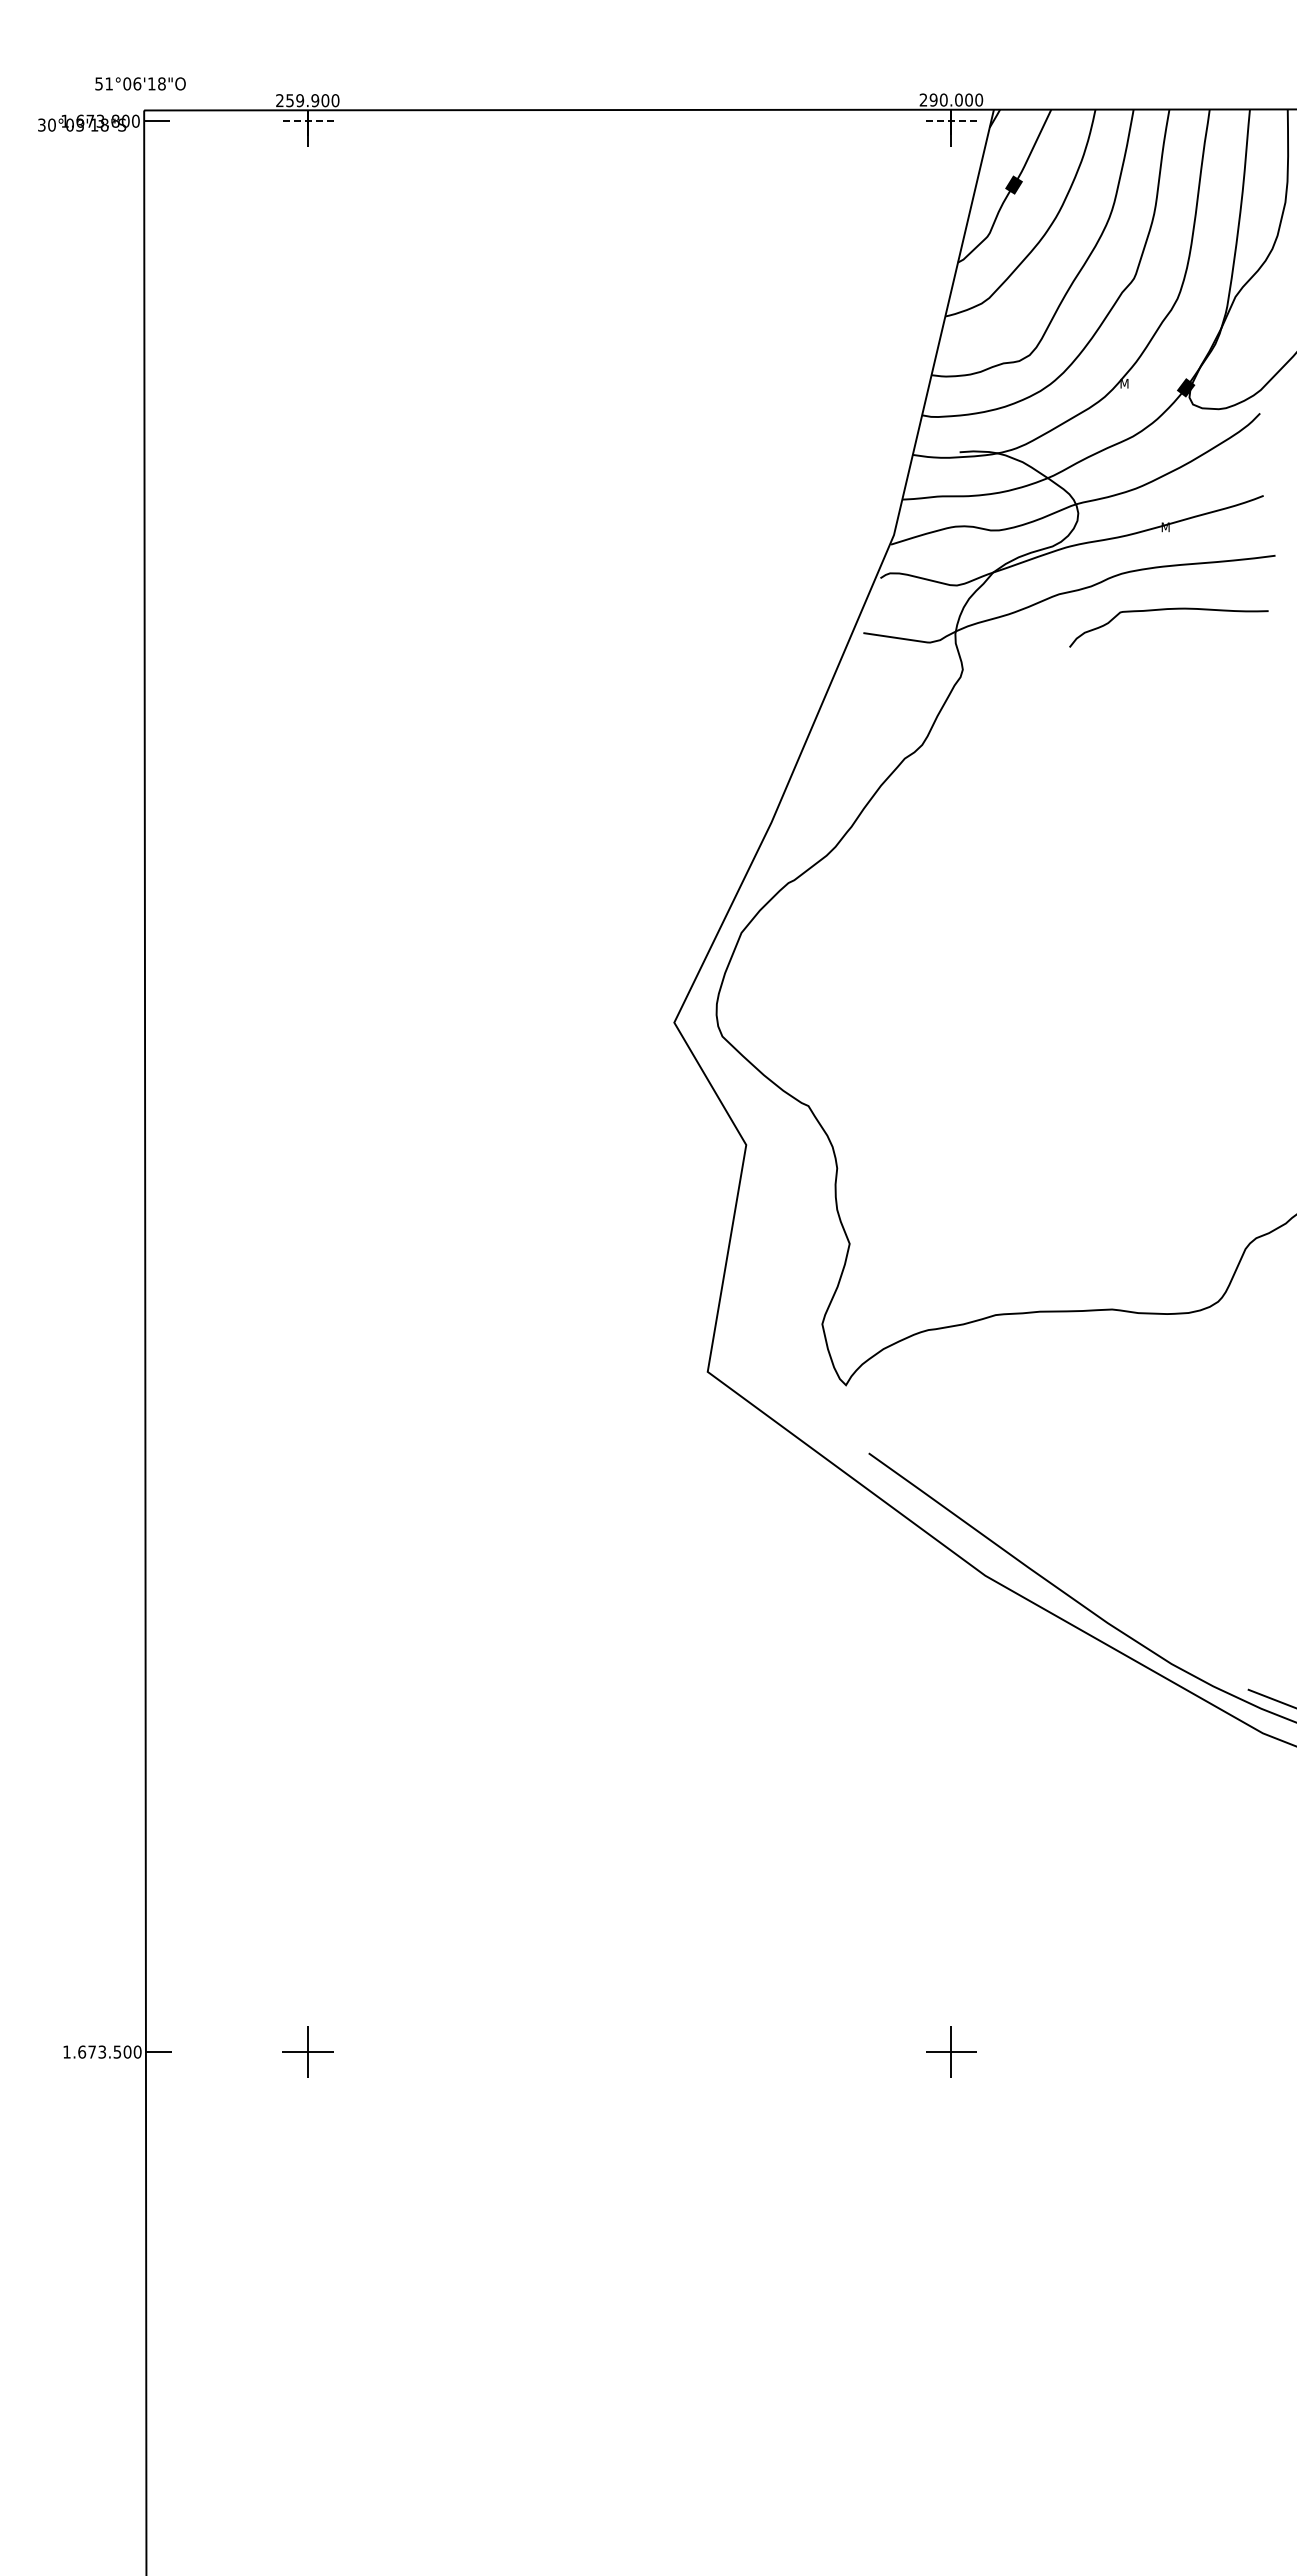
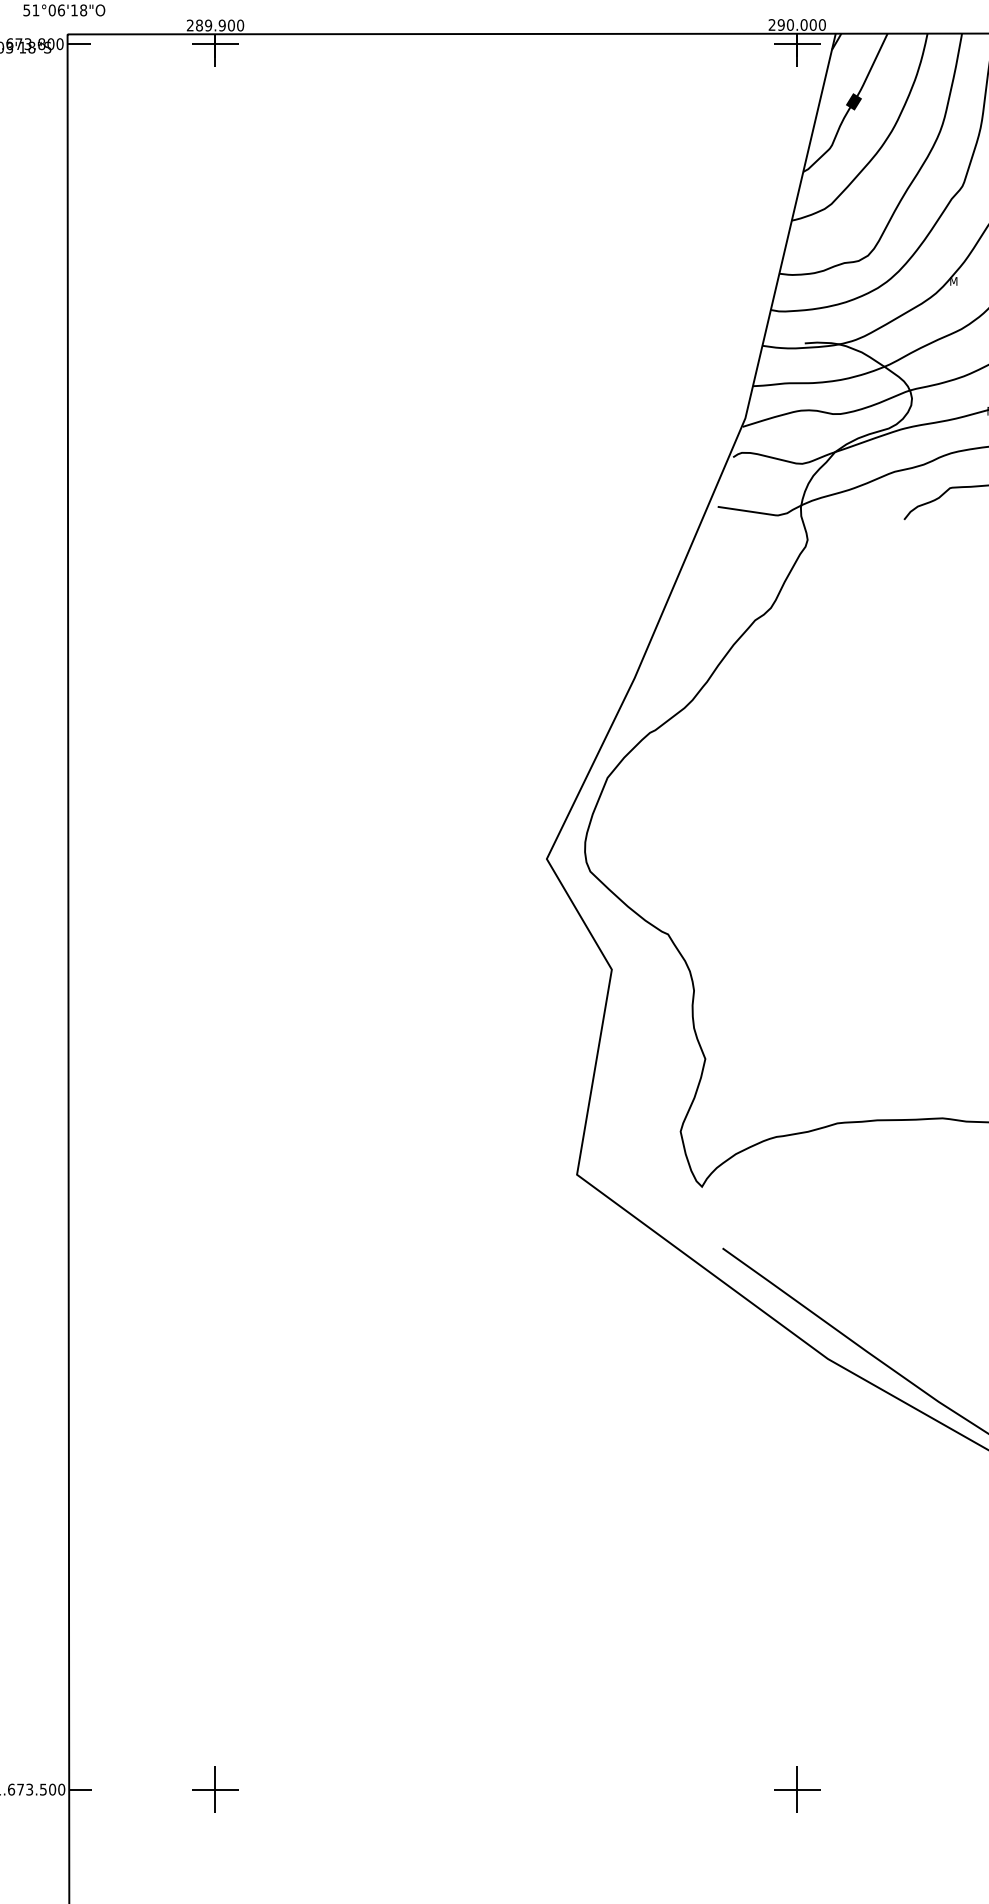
text: (289, 100) -> (198, 25), 259.900 -> 289.900
line: (307, 121) -> (215, 44), dashed -> solid
line: (951, 121) -> (797, 44), dashed -> solid

